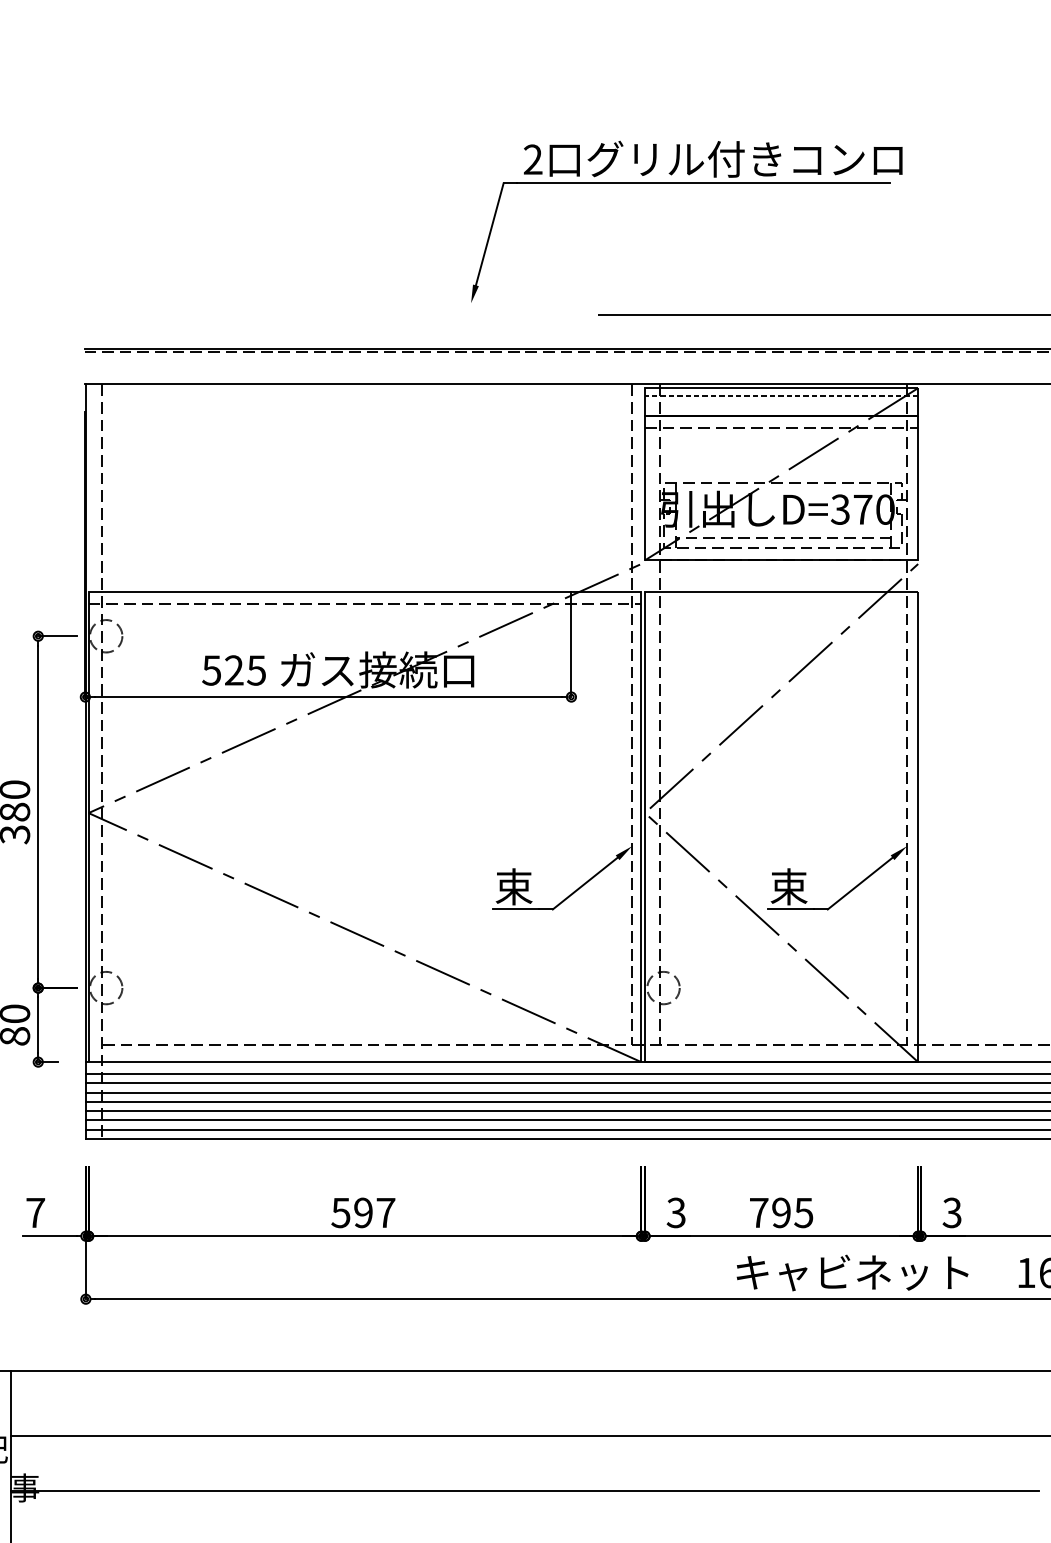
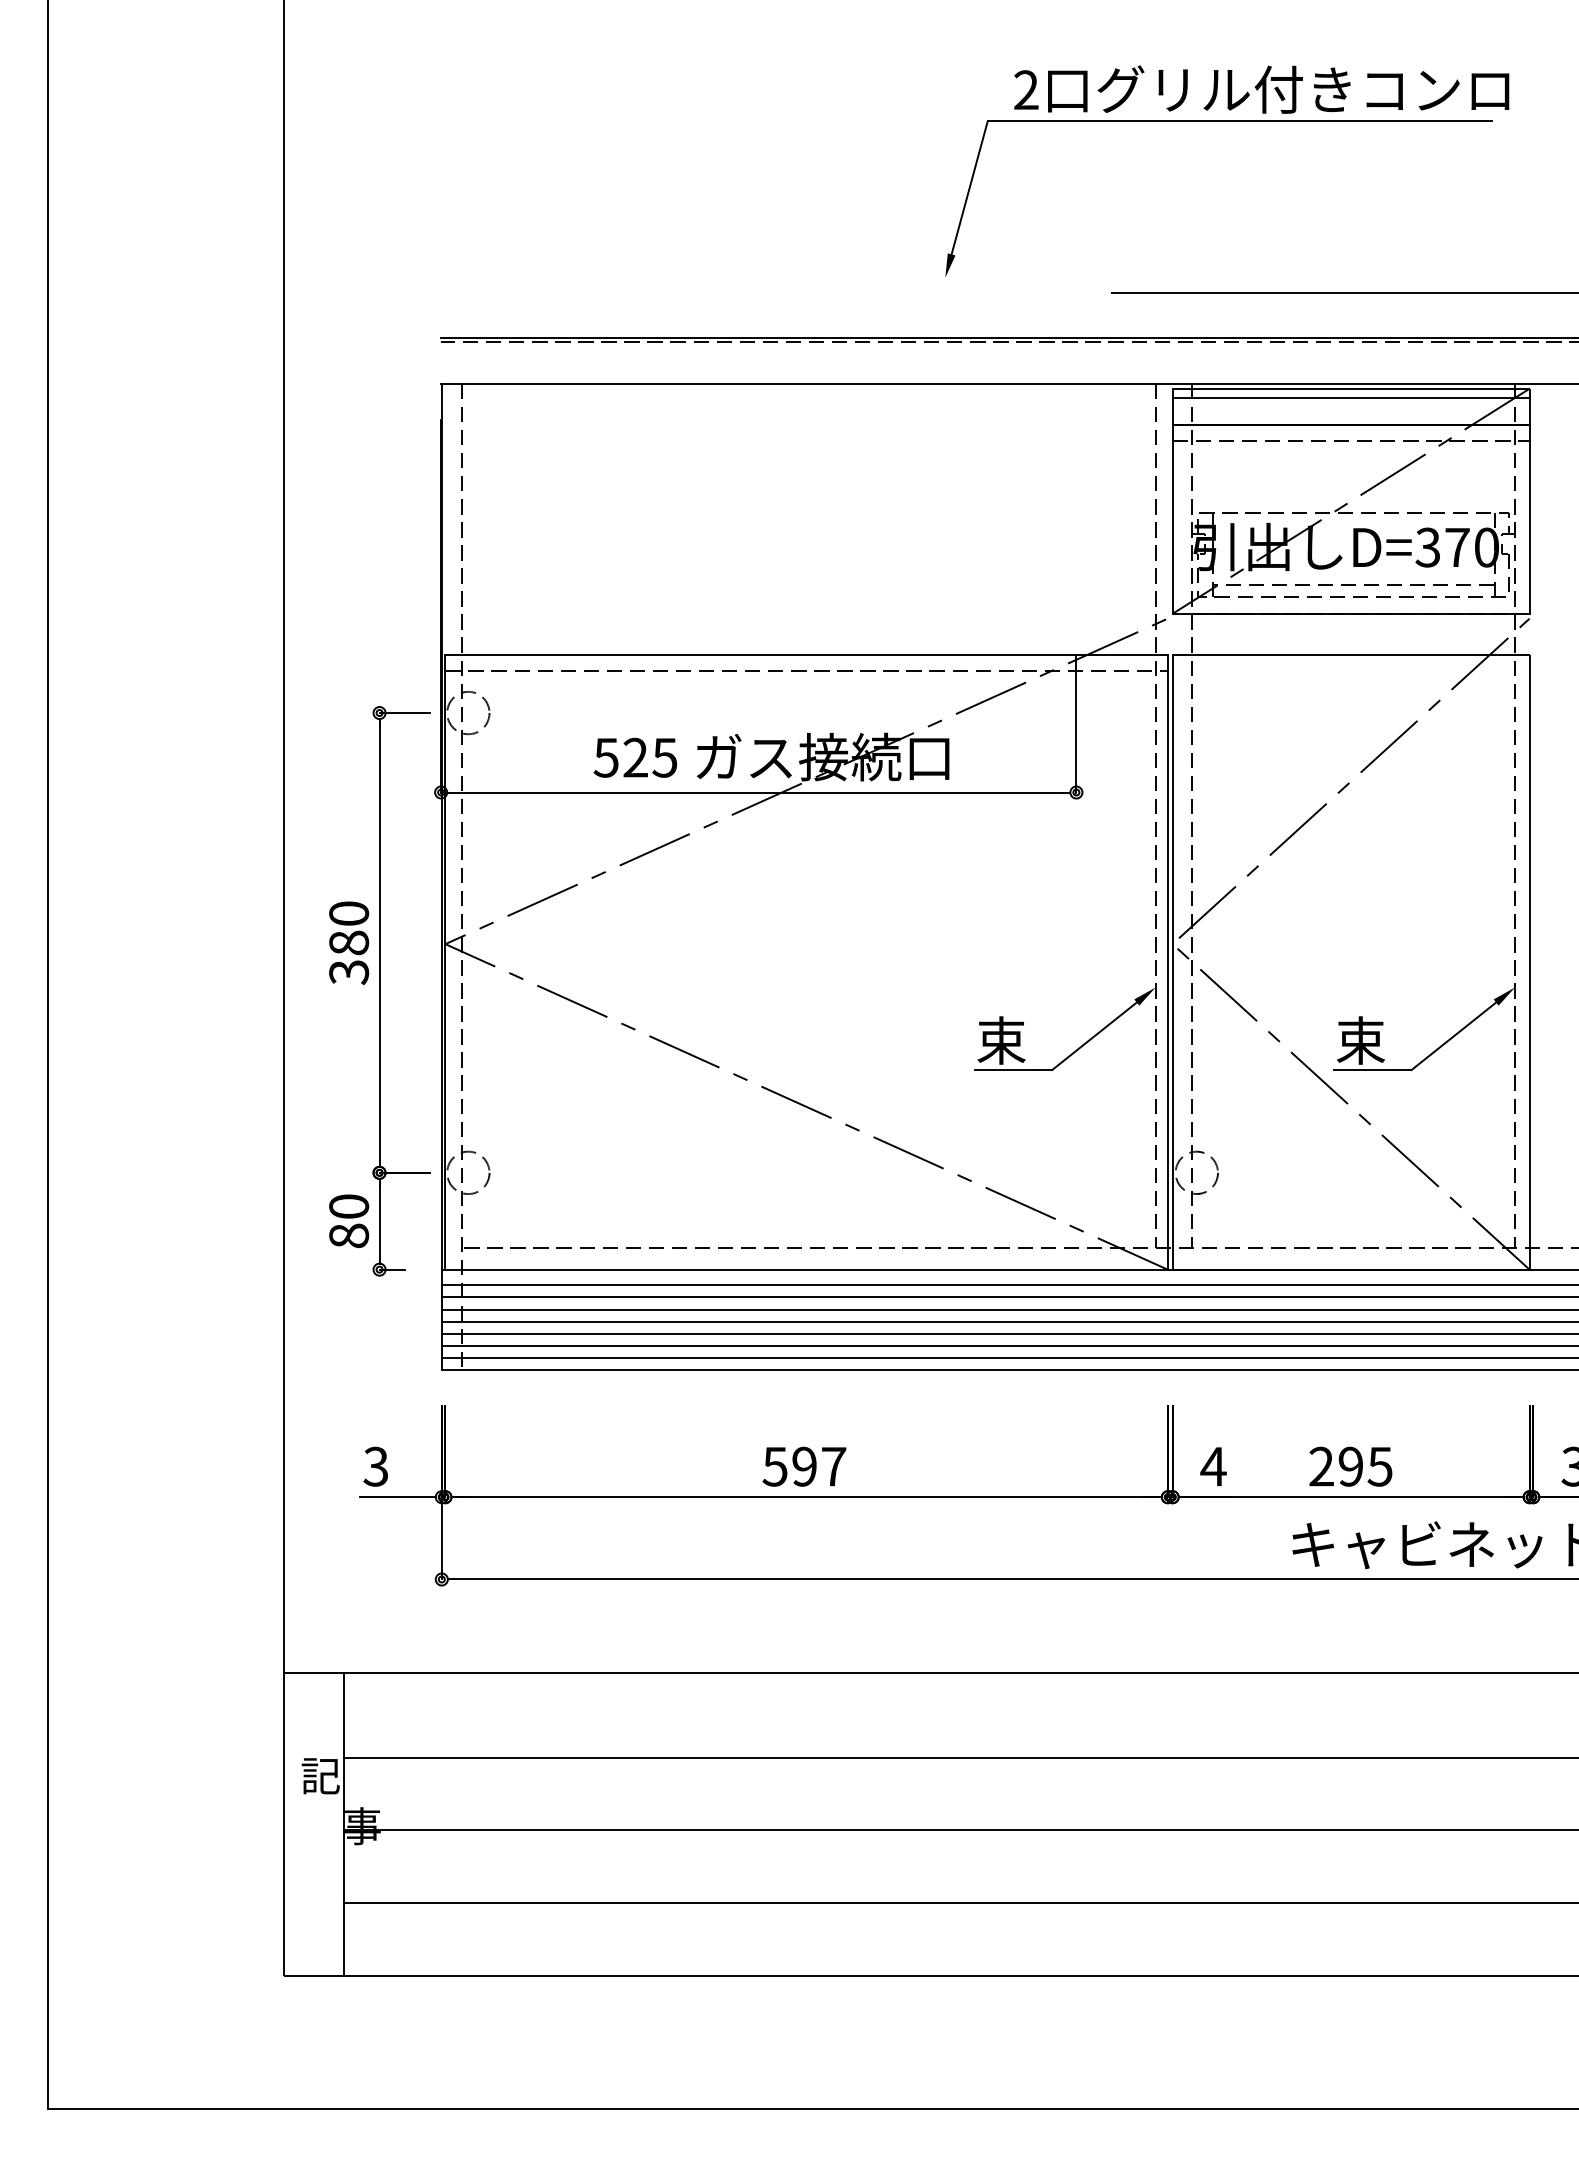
line: (781, 395) -> (1350, 398), dashed -> solid
text: (35, 1212) -> (375, 1466), 7 -> 3
text: (676, 1212) -> (1213, 1466), 3 -> 4
text: (758, 1212) -> (1321, 1466), 795 -> 295

